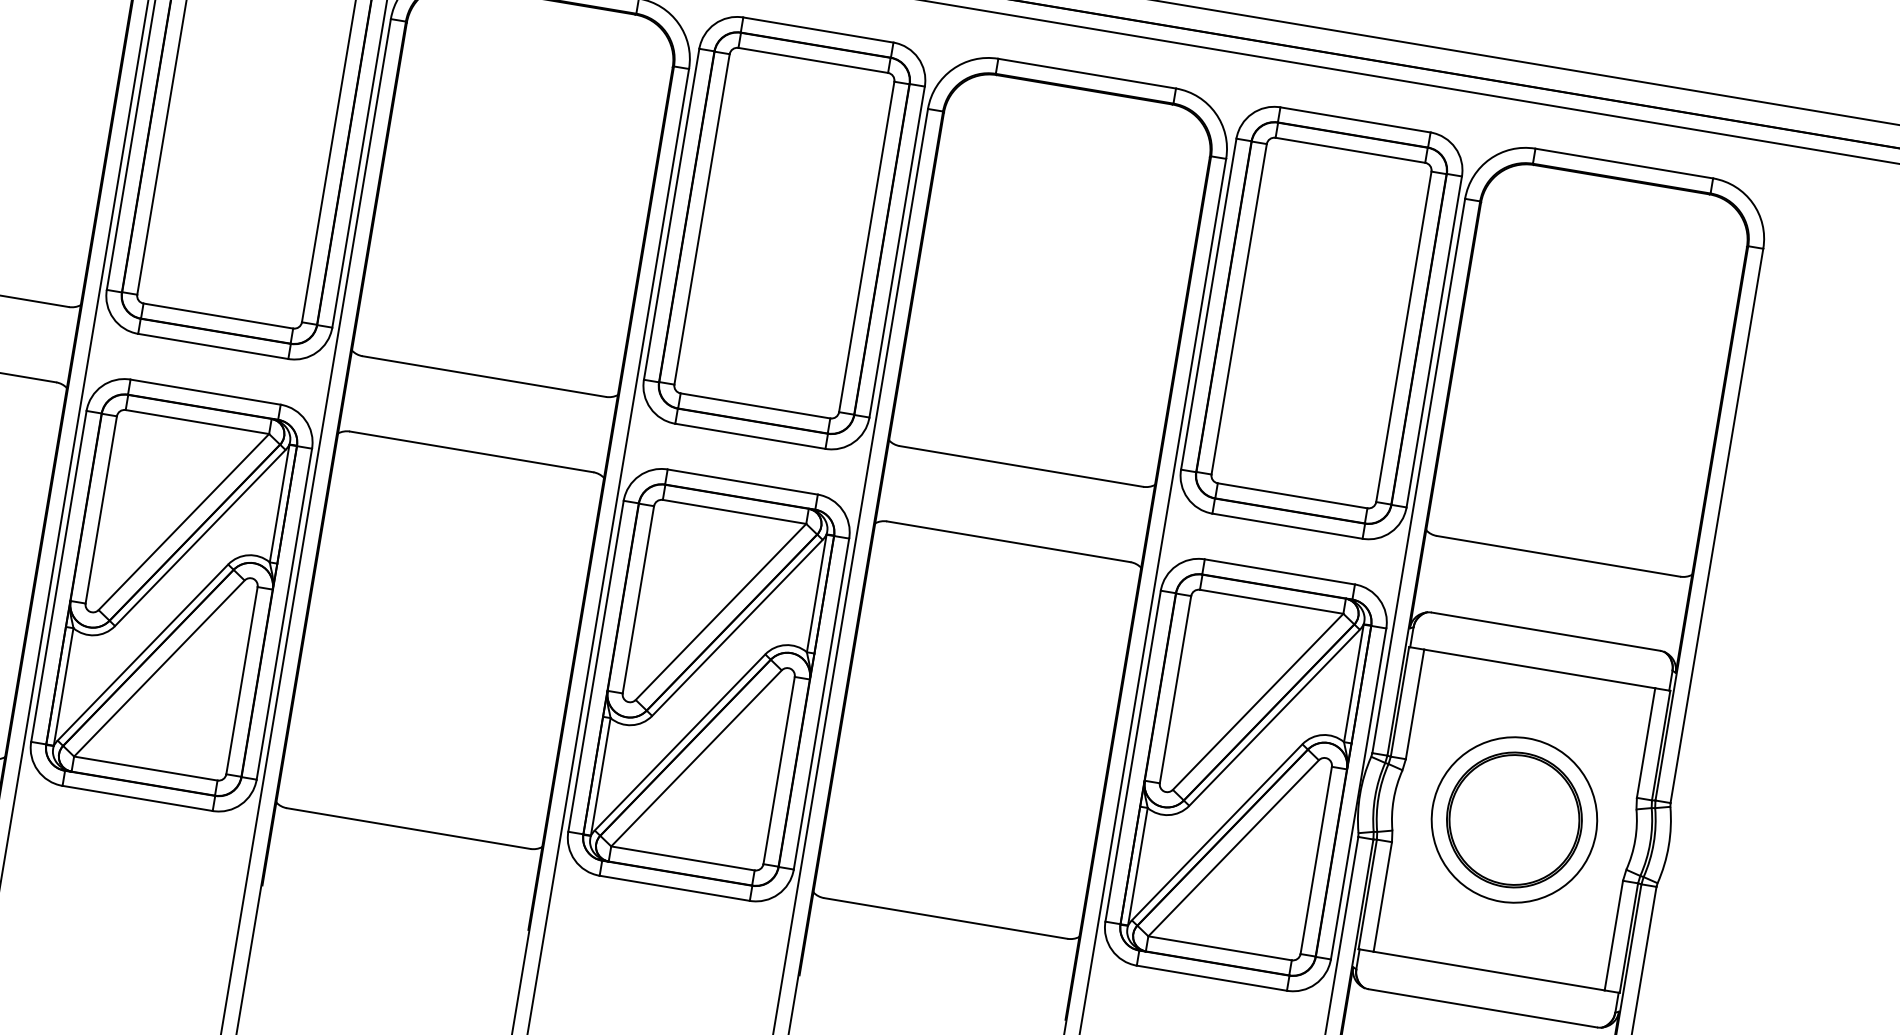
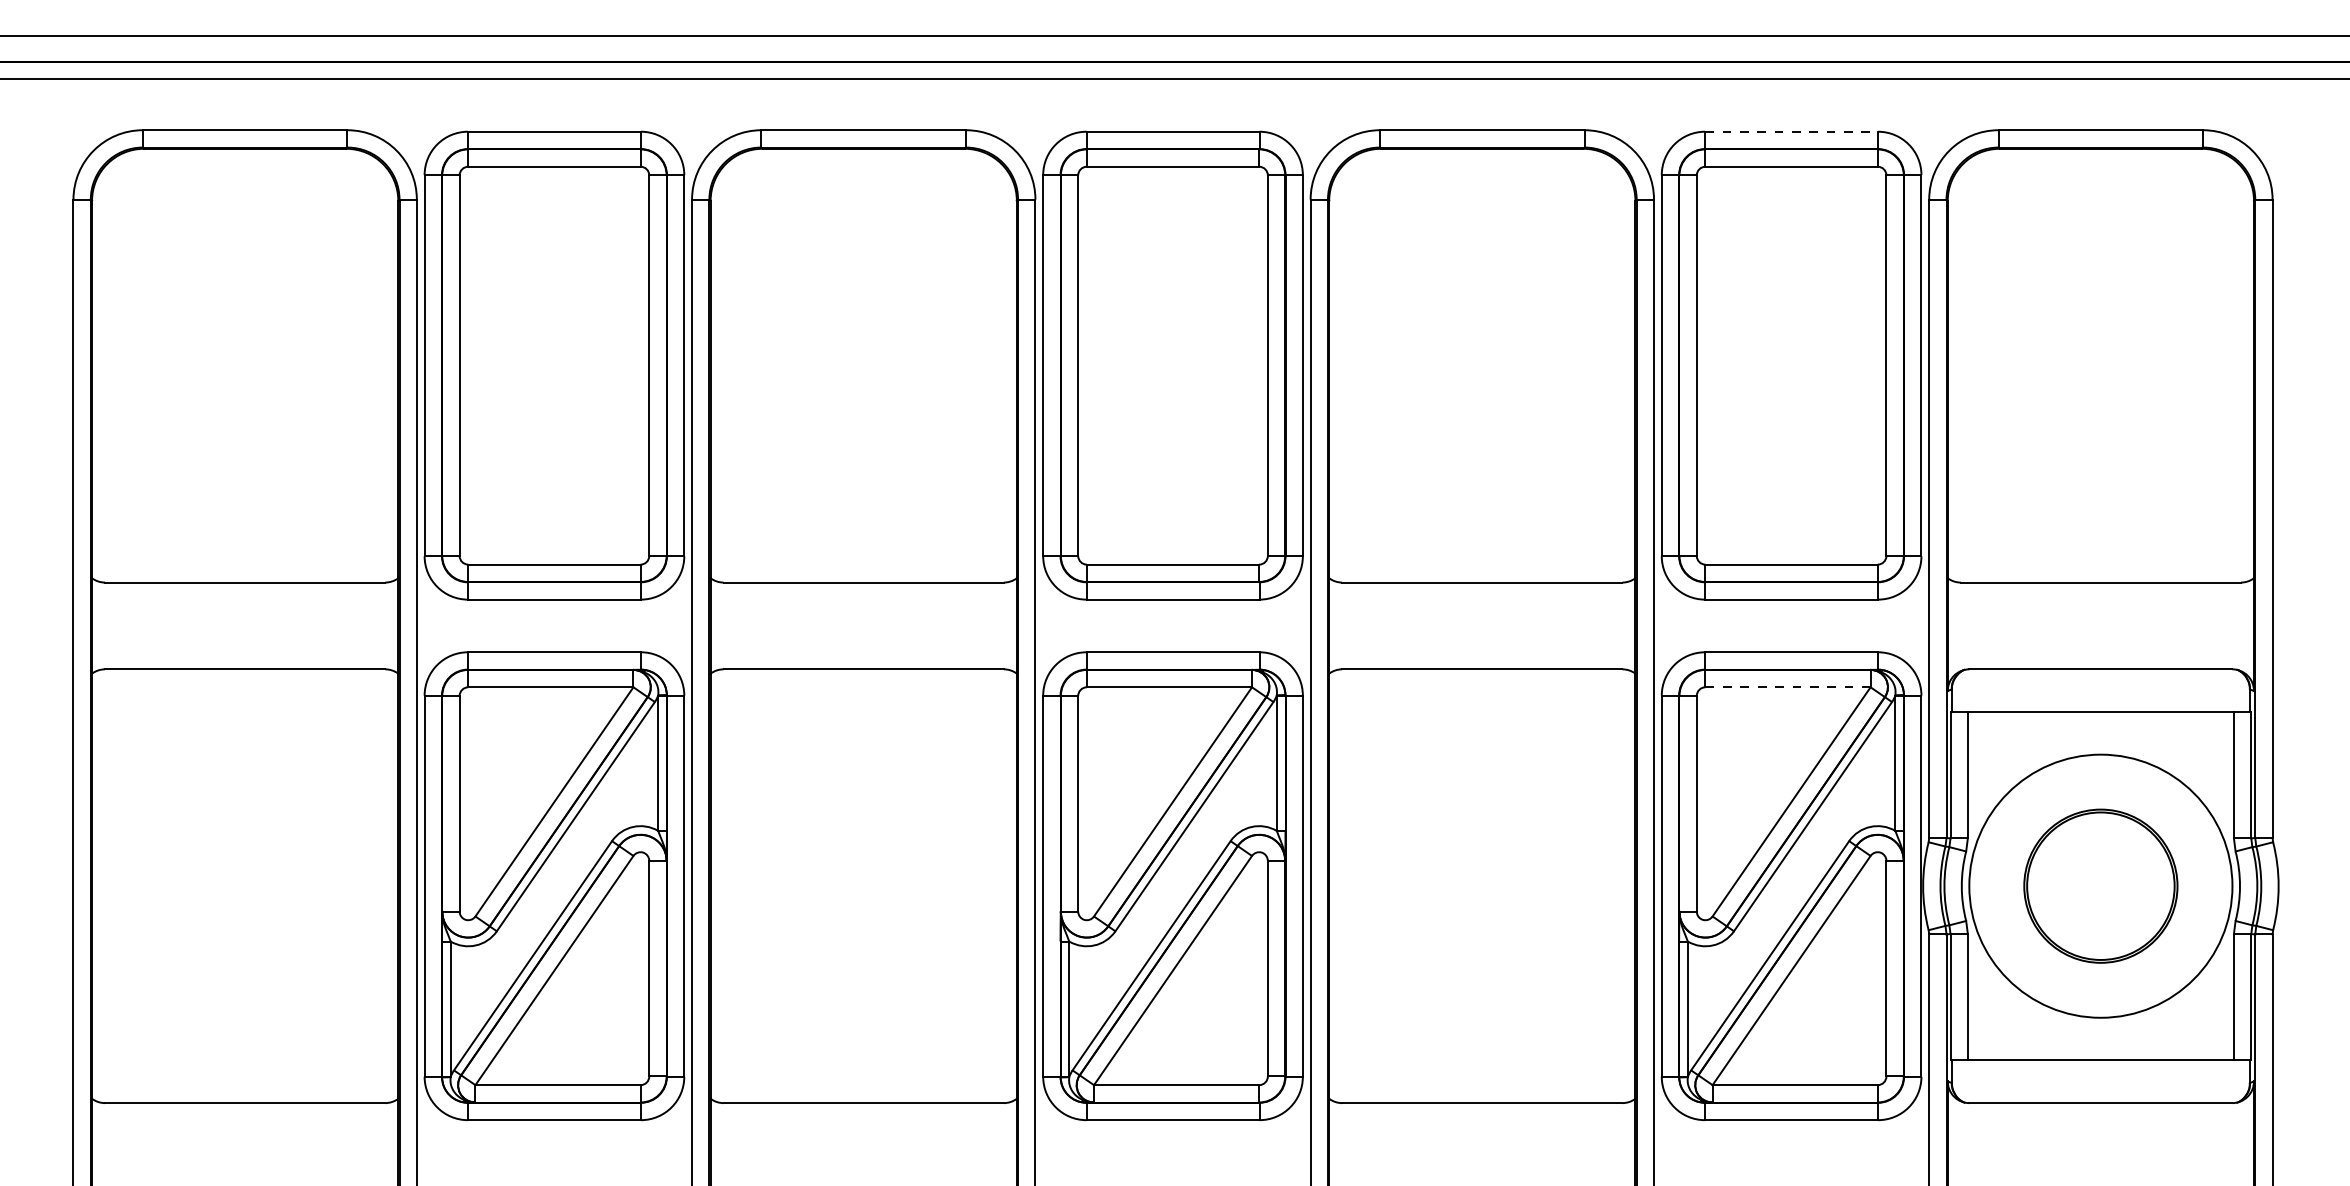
line: (1356, 119) -> (1792, 131), solid -> dashed
line: (1272, 602) -> (1788, 687), solid -> dashed
circle: (1514, 820) -> (2100, 886), size x1.4

